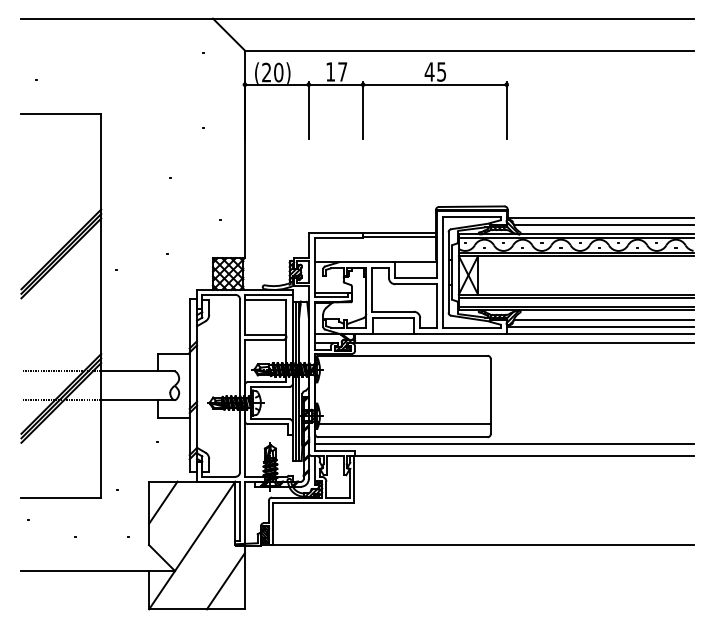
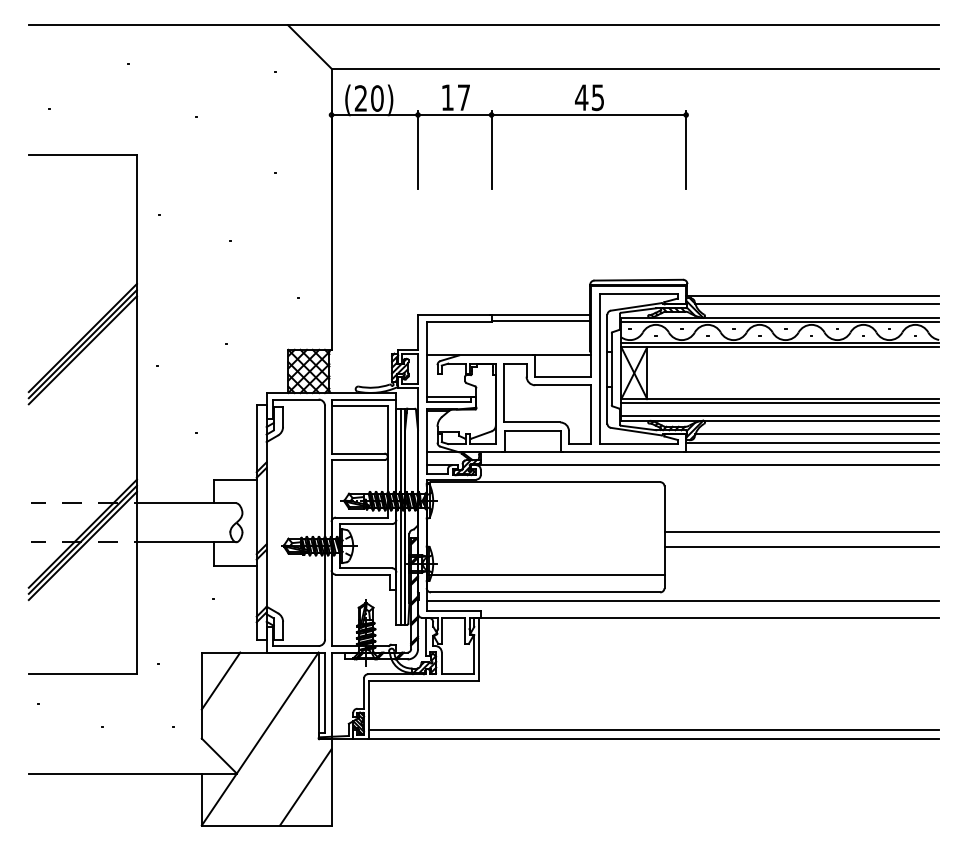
line: (591, 392) -> (800, 531), added
line: (591, 403) -> (800, 546), added
line: (482, 539) -> (653, 730), added

